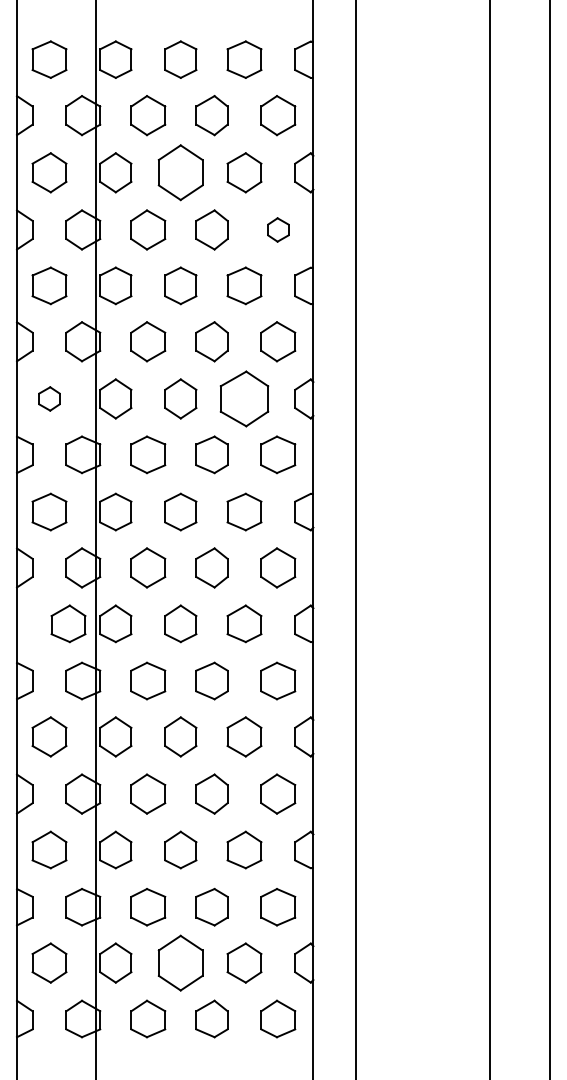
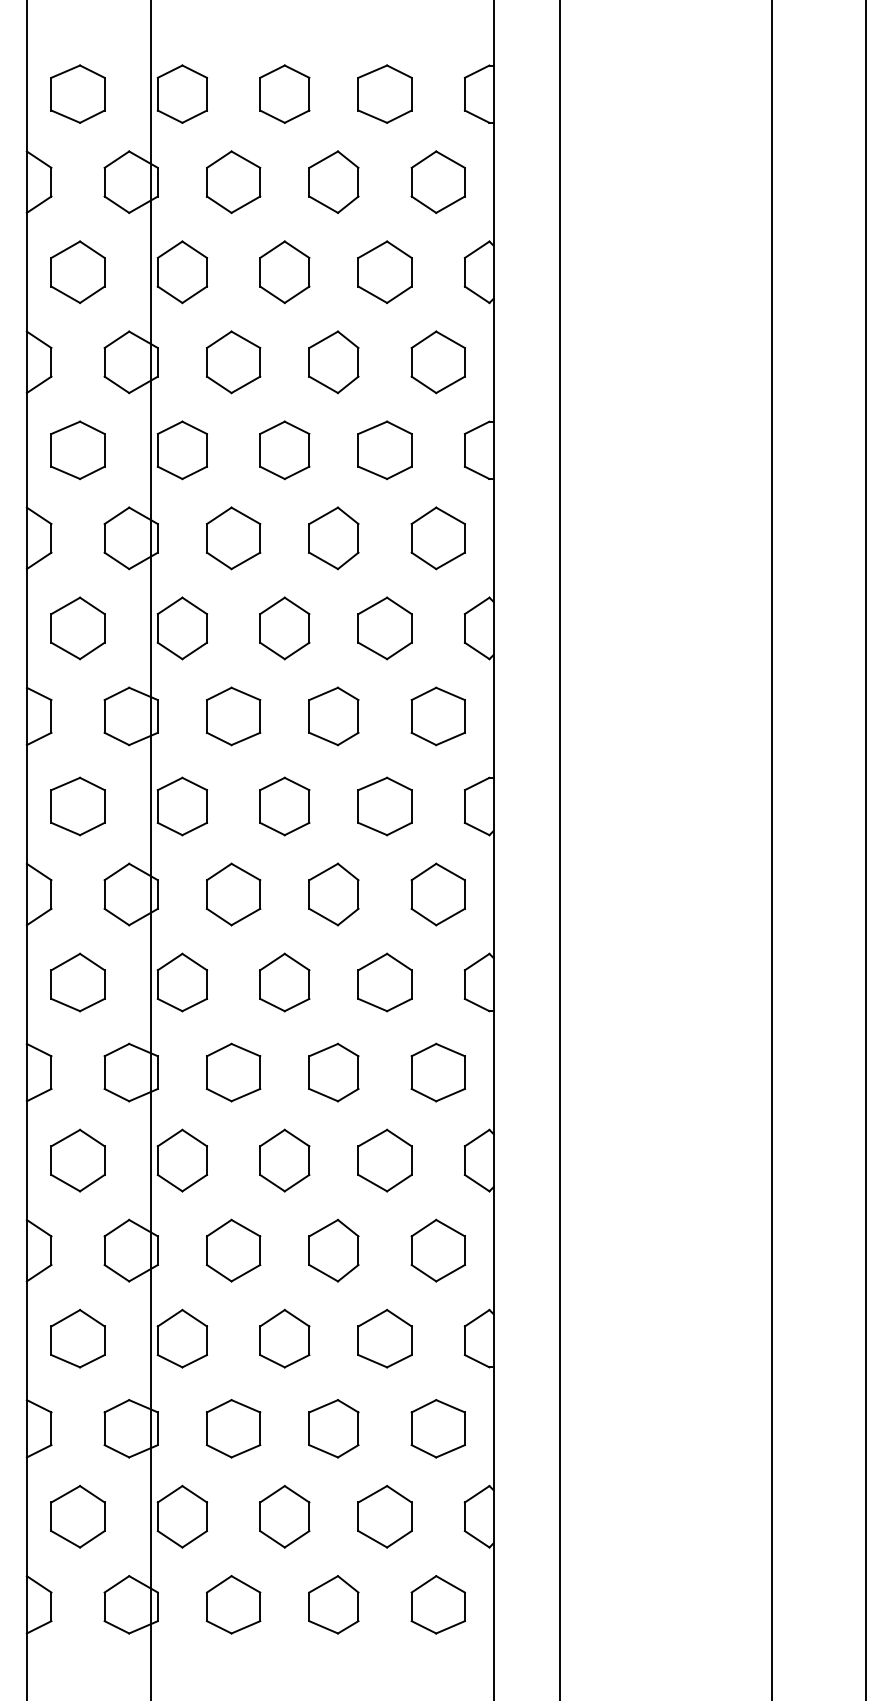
part: (180, 172) -> (284, 271), size x0.71
part: (278, 229) -> (438, 361), size x1.67
part: (49, 398) -> (78, 627), size x1.67
part: (244, 398) -> (385, 627), size x0.71
part: (68, 623) -> (78, 981), moved
part: (180, 962) -> (284, 1515), size x0.71

